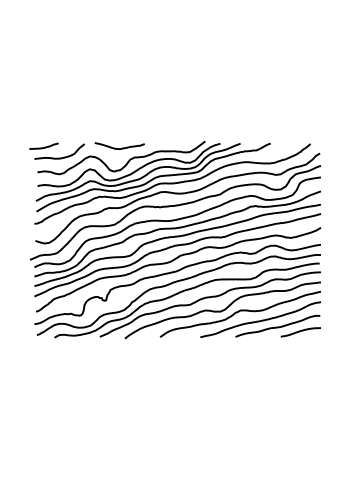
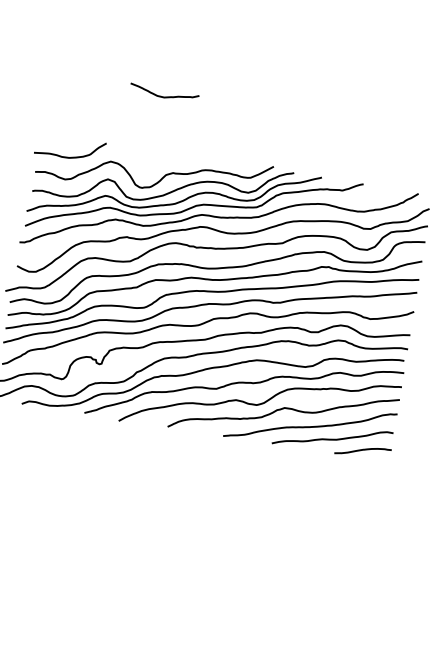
curve: (43, 147) -> (49, 138), removed
curve: (121, 147) -> (166, 95), moved

